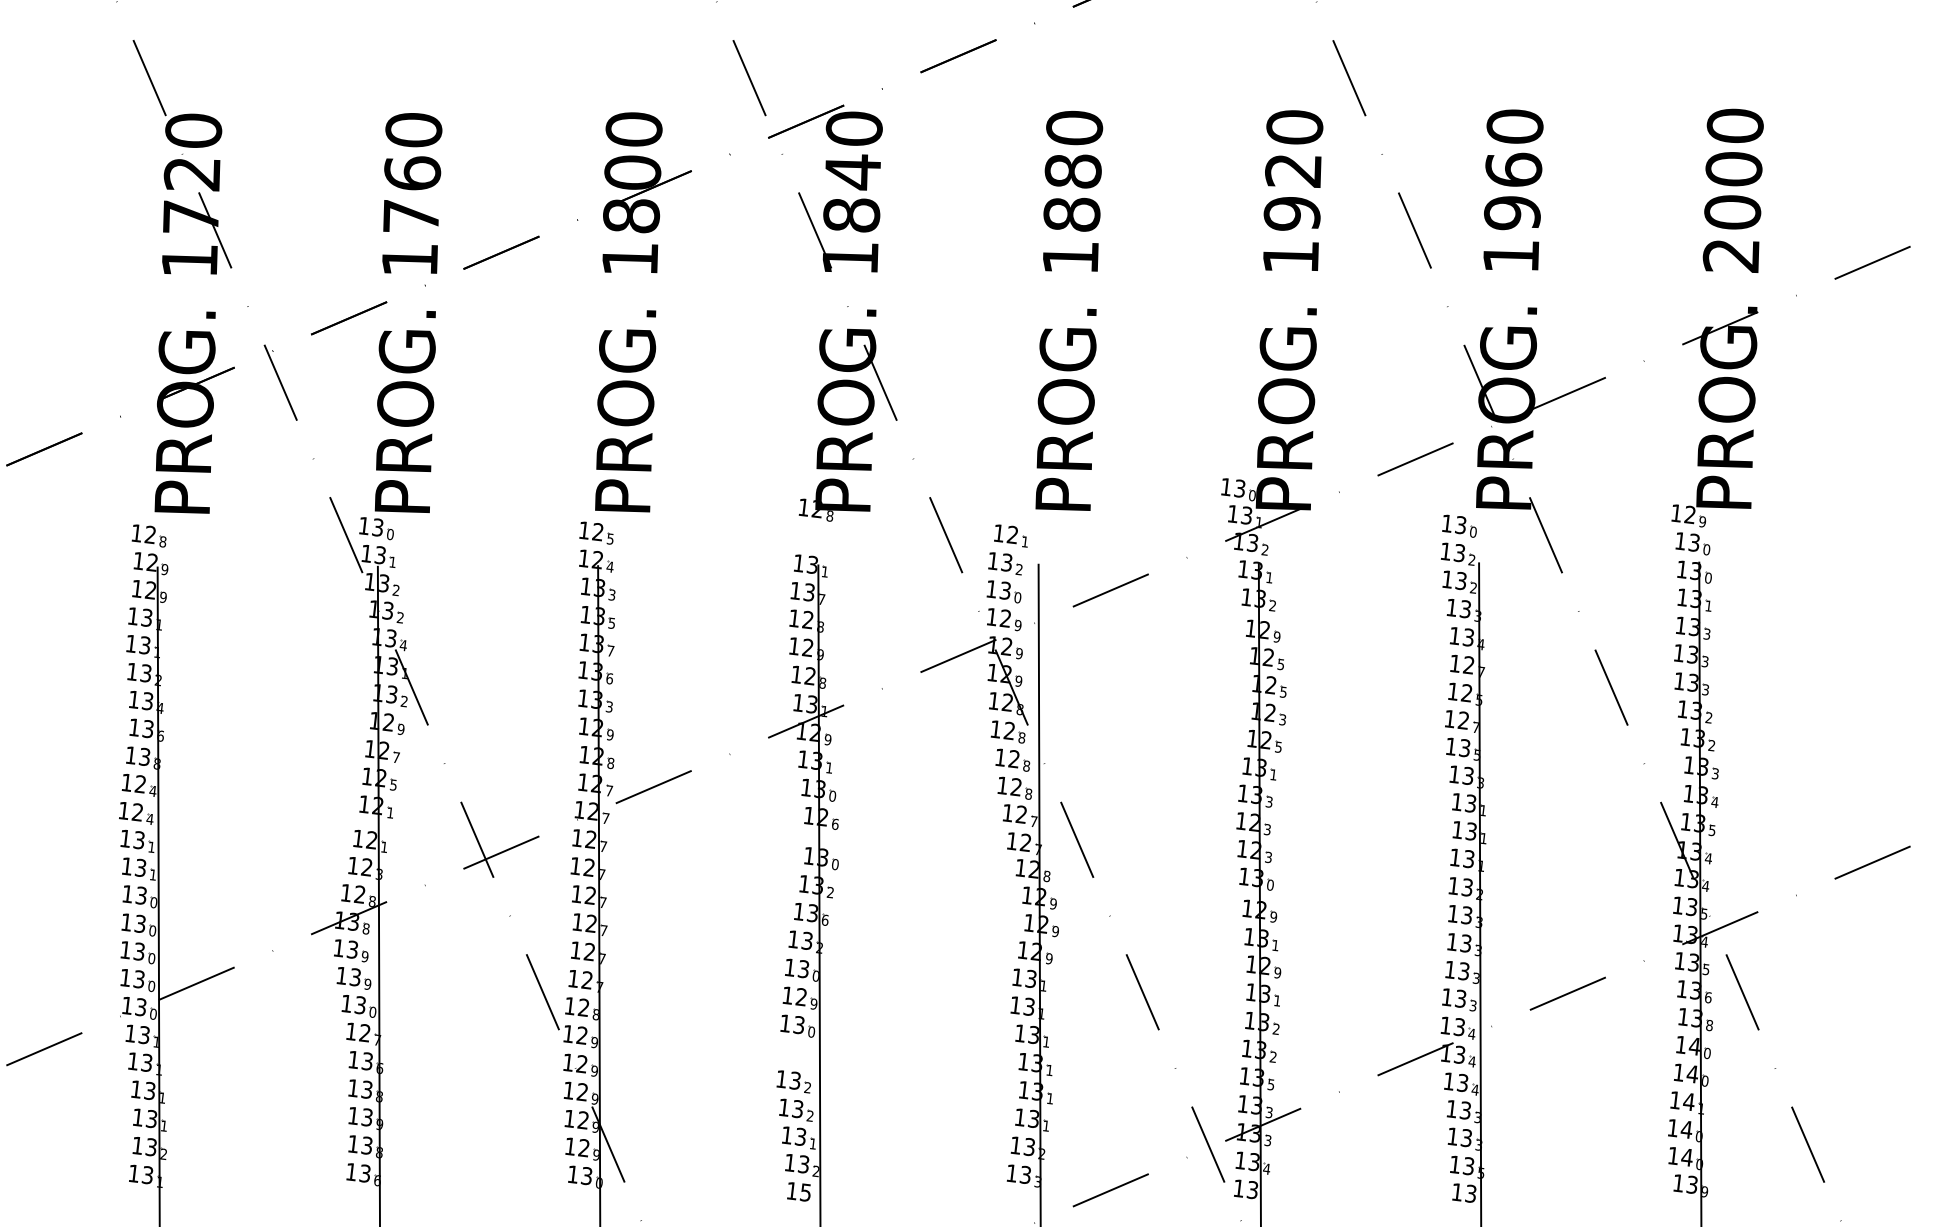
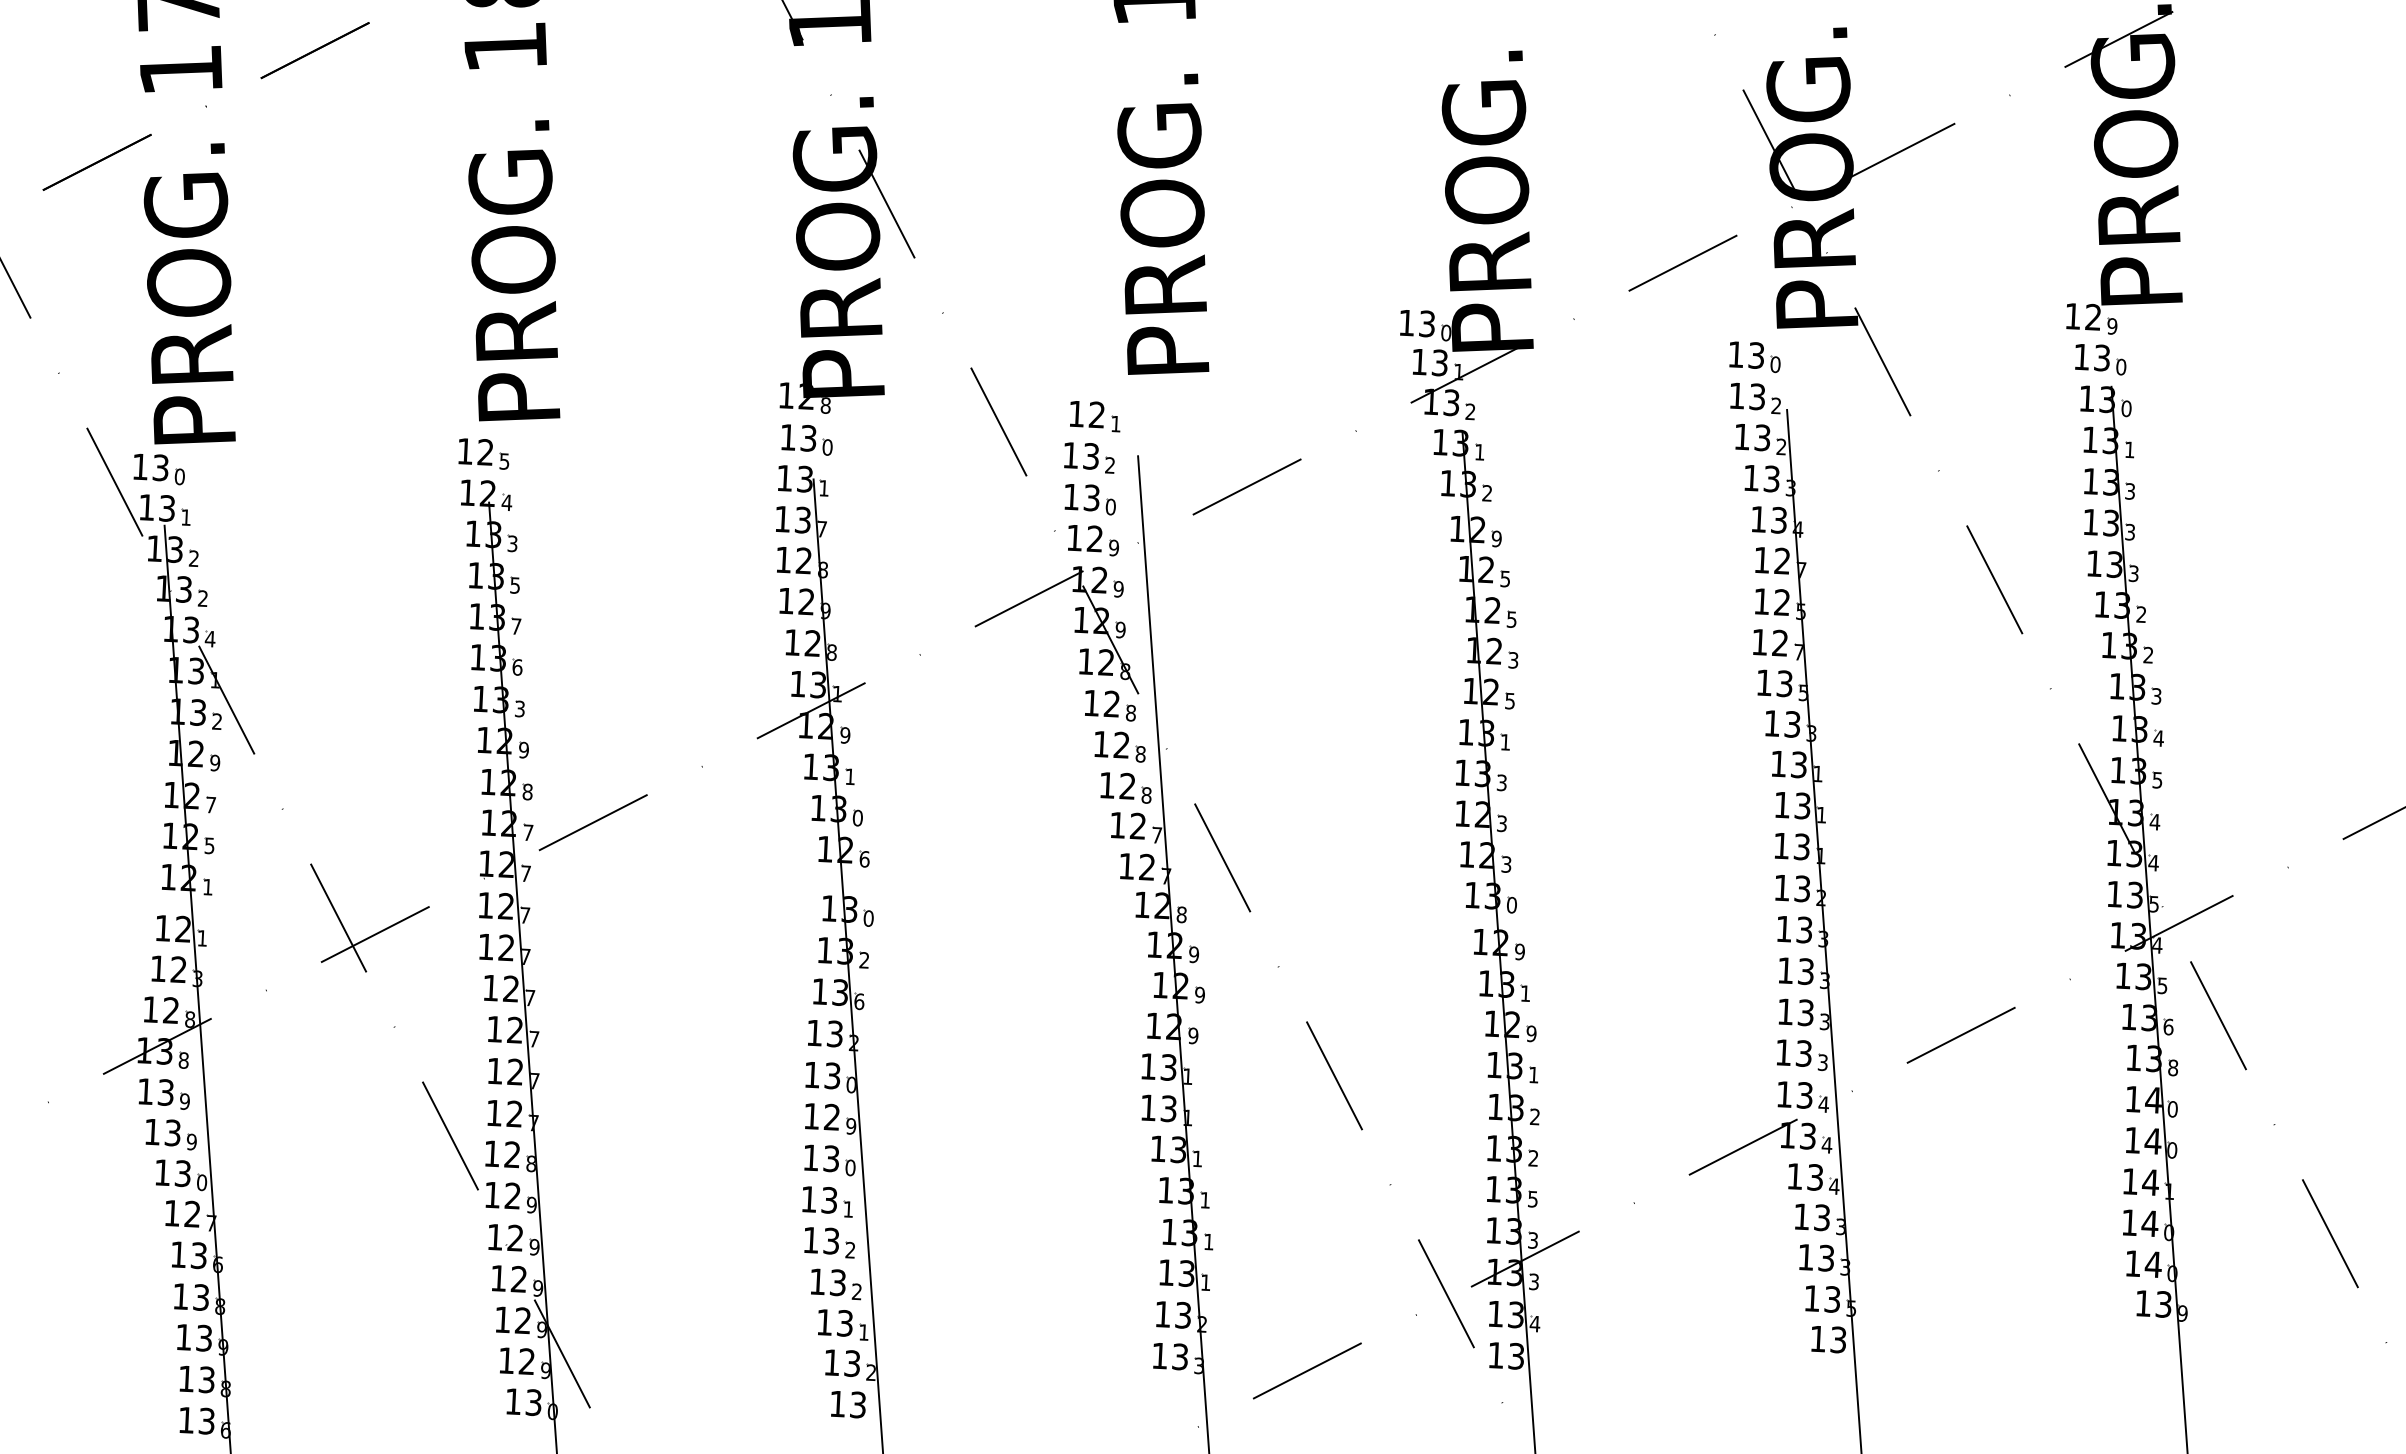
part: (815, 538) -> (806, 440), added
part: (793, 1053) -> (825, 1201), added
text: (806, 1192) -> (859, 1404), 15 -> 13

